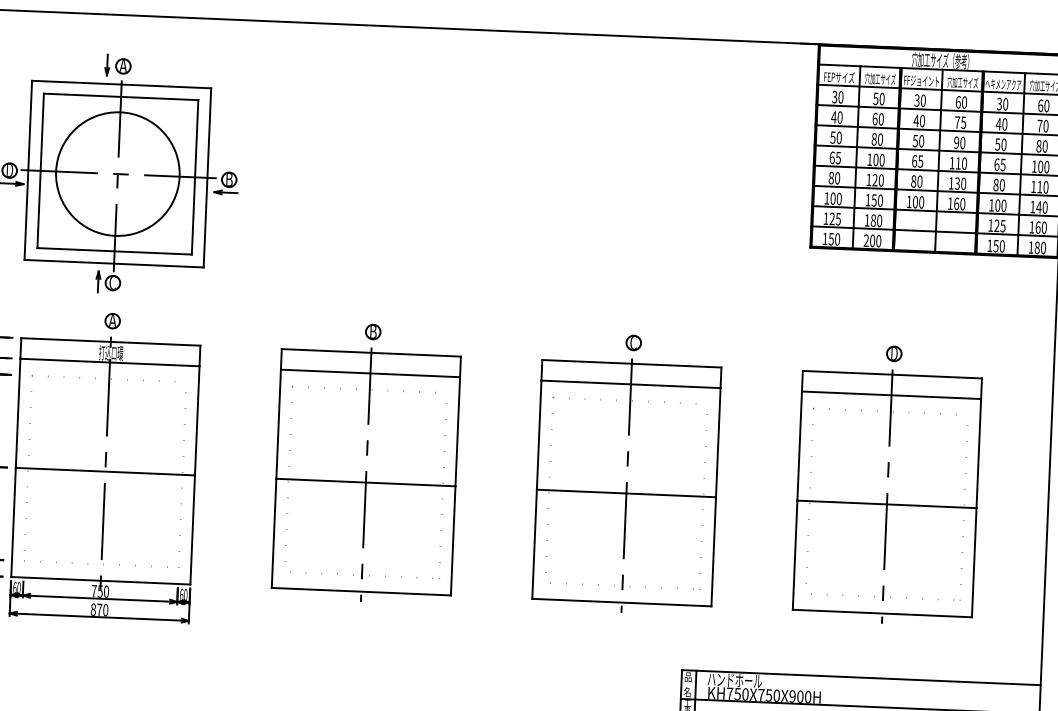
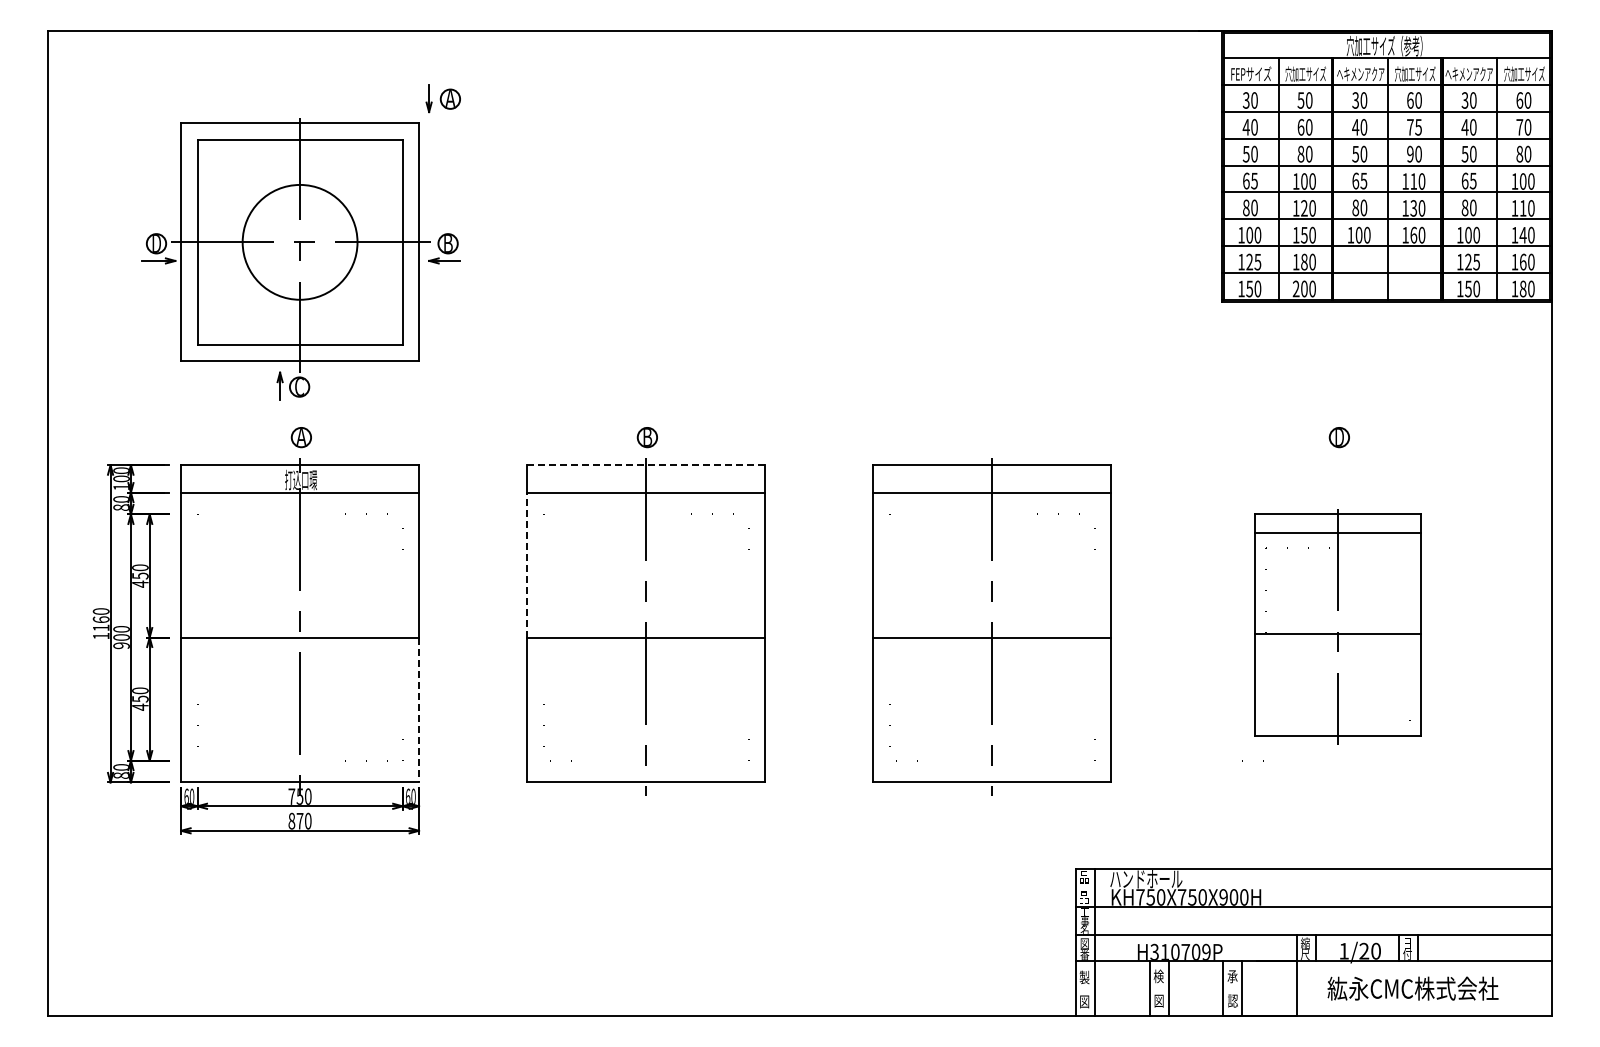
part: (117, 65) -> (442, 98), moved
text: (921, 81) -> (1360, 74), FFジョイント -> ヘキメンアクア
circle: (118, 174) -> (300, 242), size x0.7
part: (633, 342) -> (992, 437), removed
line: (371, 353) -> (646, 465), solid -> dashed
line: (278, 423) -> (527, 564), solid -> dashed
part: (886, 496) -> (1337, 626), size x0.7
line: (193, 530) -> (419, 710), solid -> dashed
text: (687, 692) -> (1083, 897), 名 -> 品

